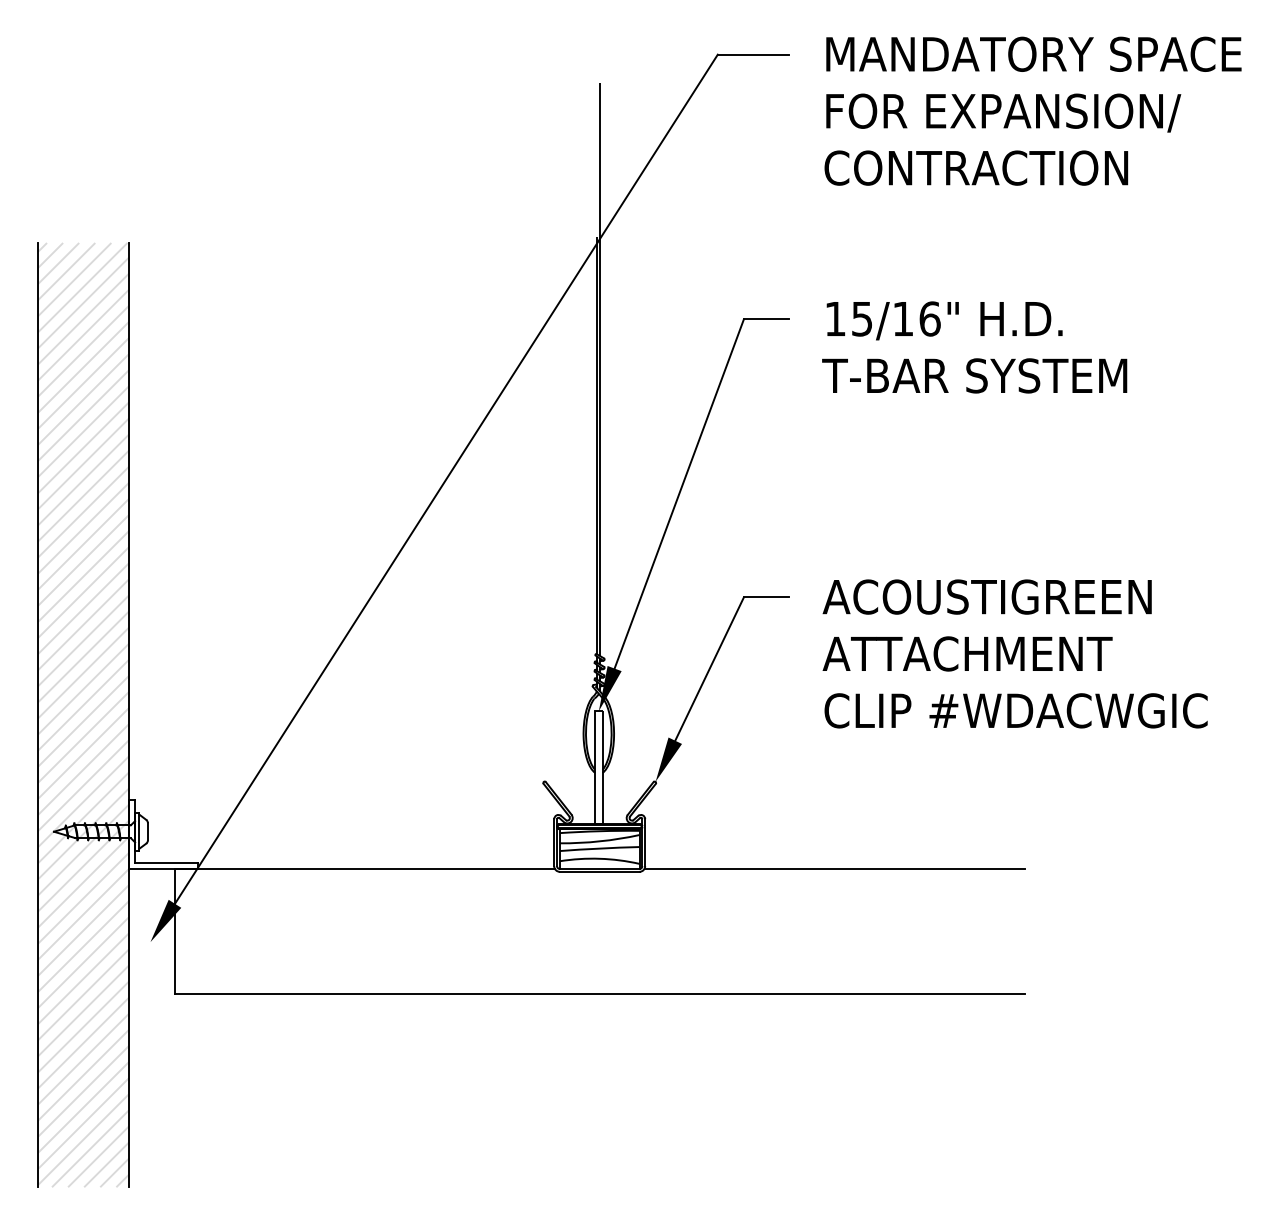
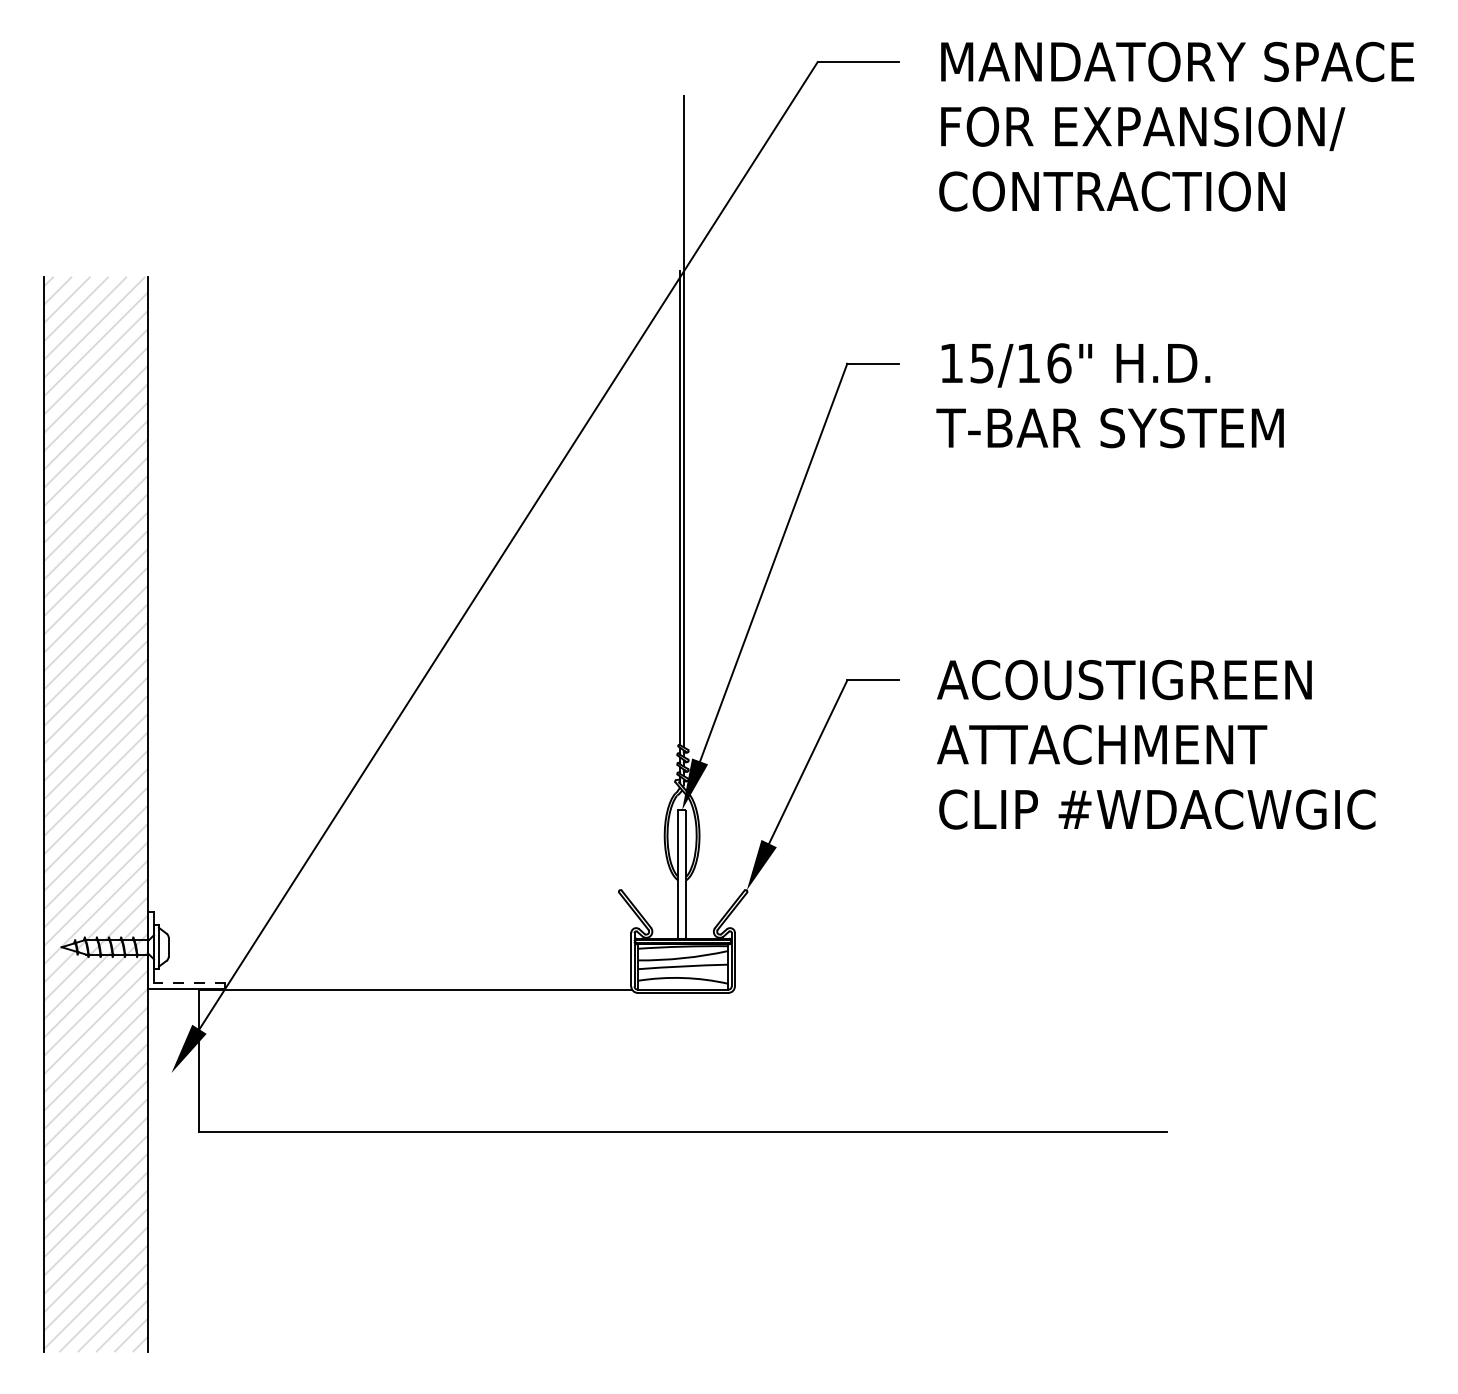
line: (165, 863) -> (188, 983), solid -> dashed
line: (834, 868) -> (950, 989), removed

